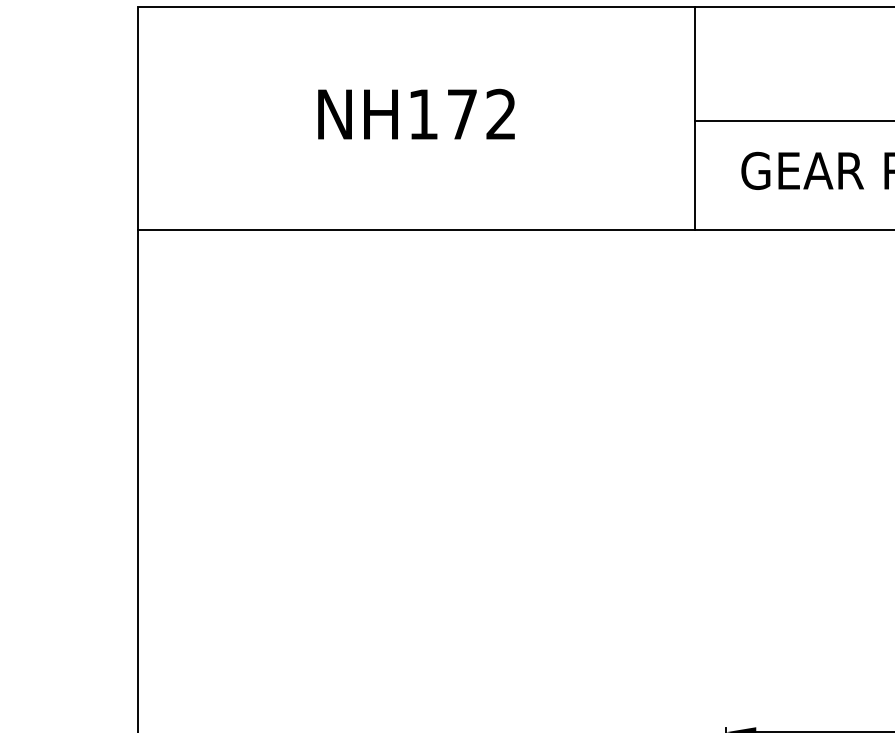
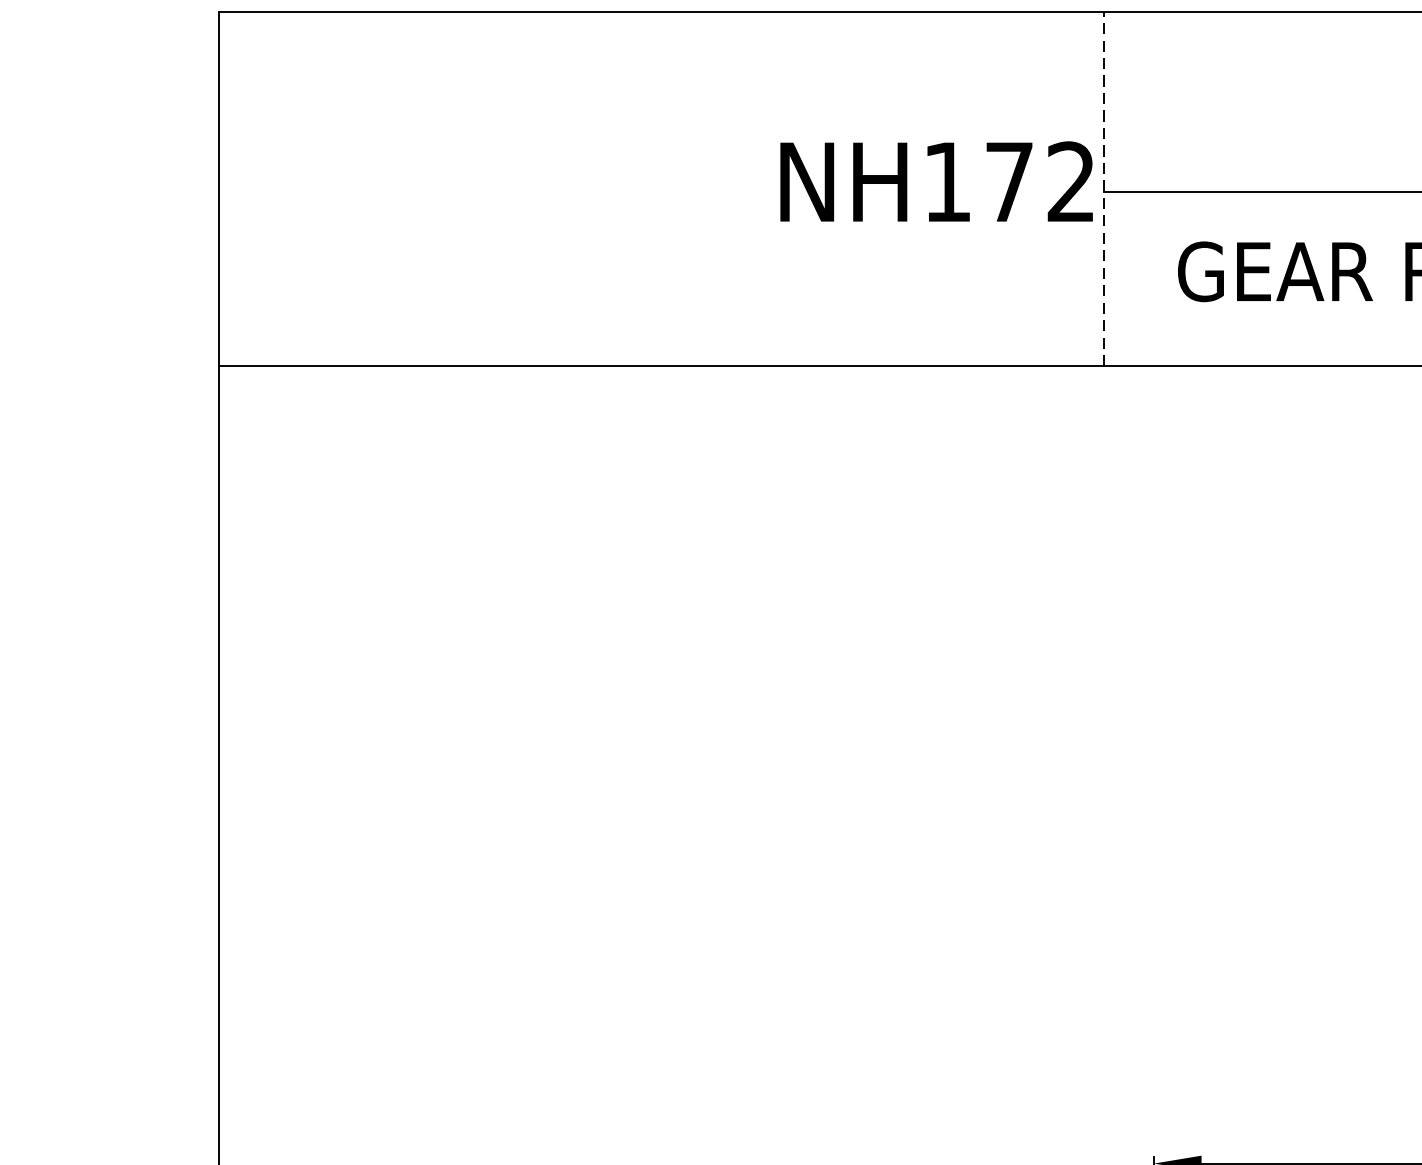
text: (416, 113) -> (936, 180), moved
line: (695, 118) -> (1105, 188), solid -> dashed

